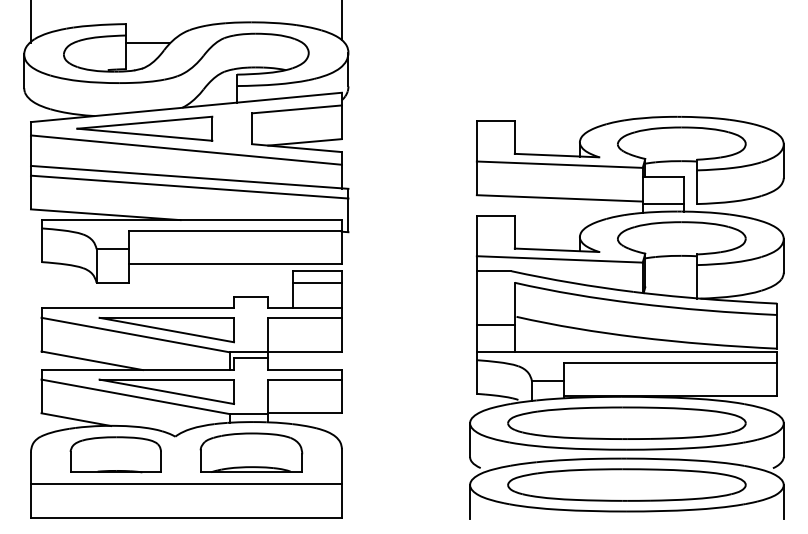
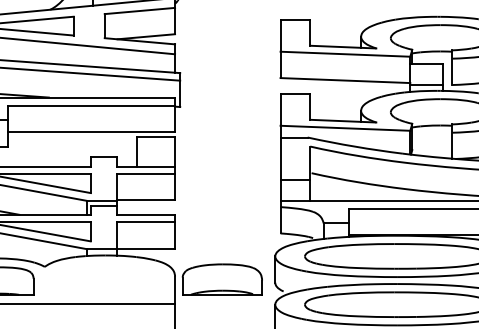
line: (317, 282) -> (155, 146), removed
part: (251, 452) -> (222, 279), moved

